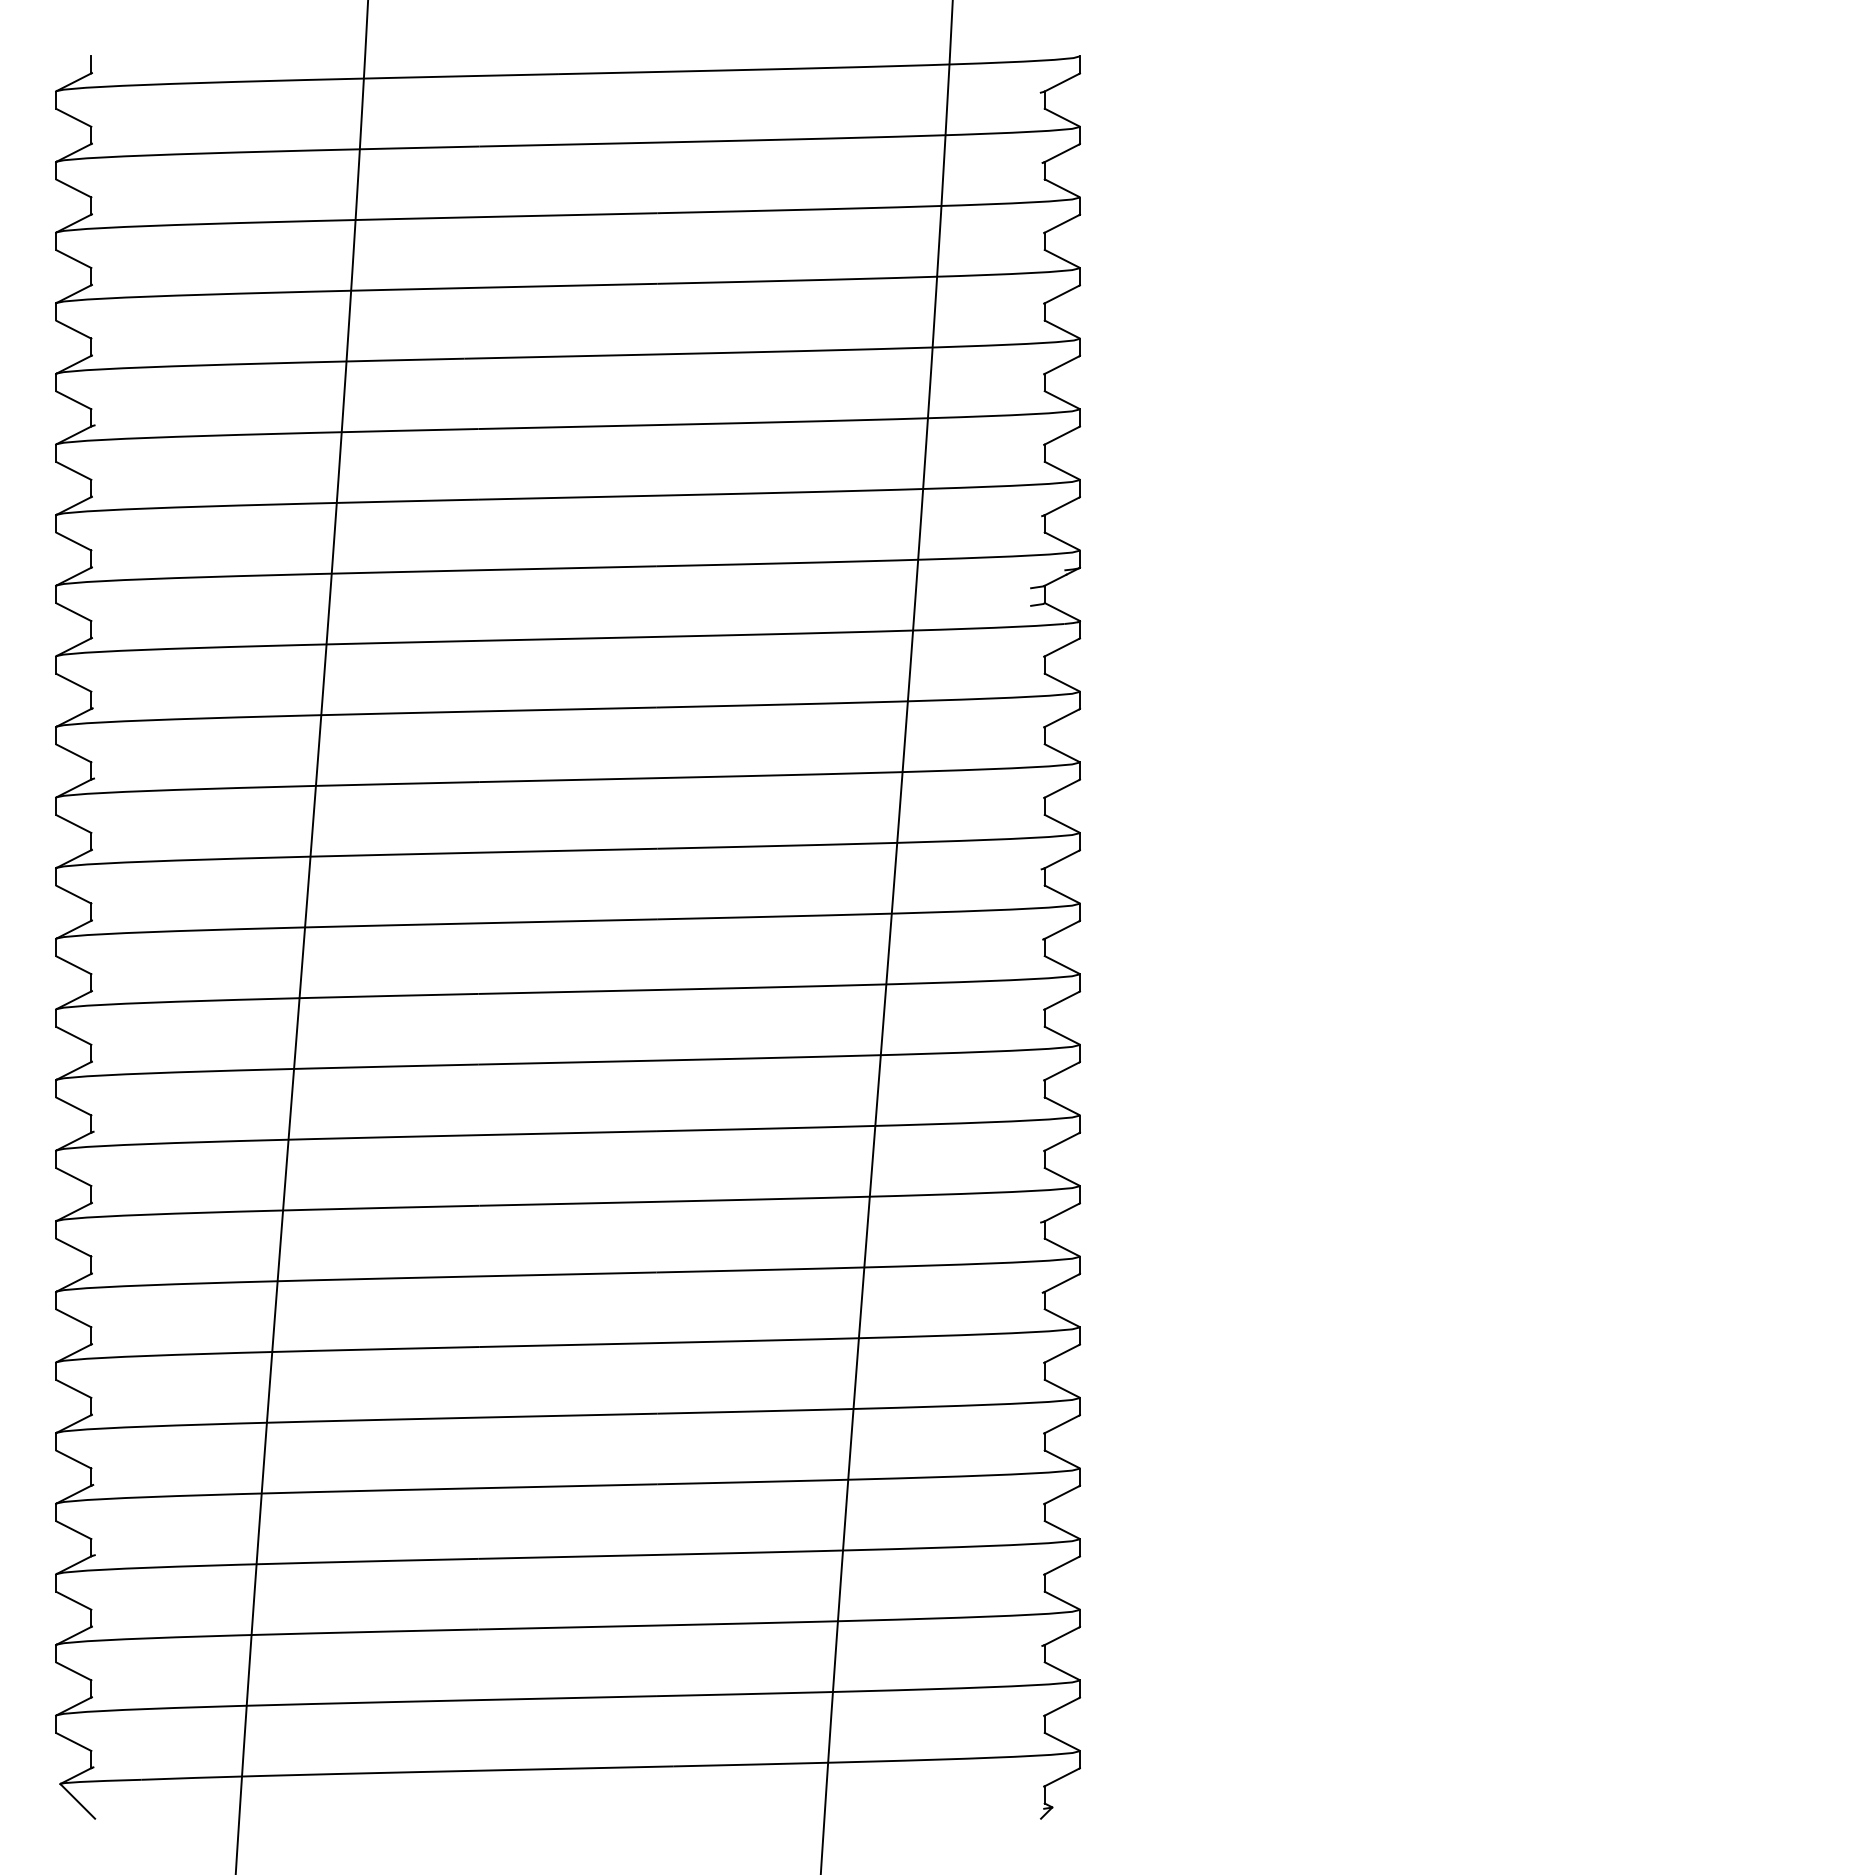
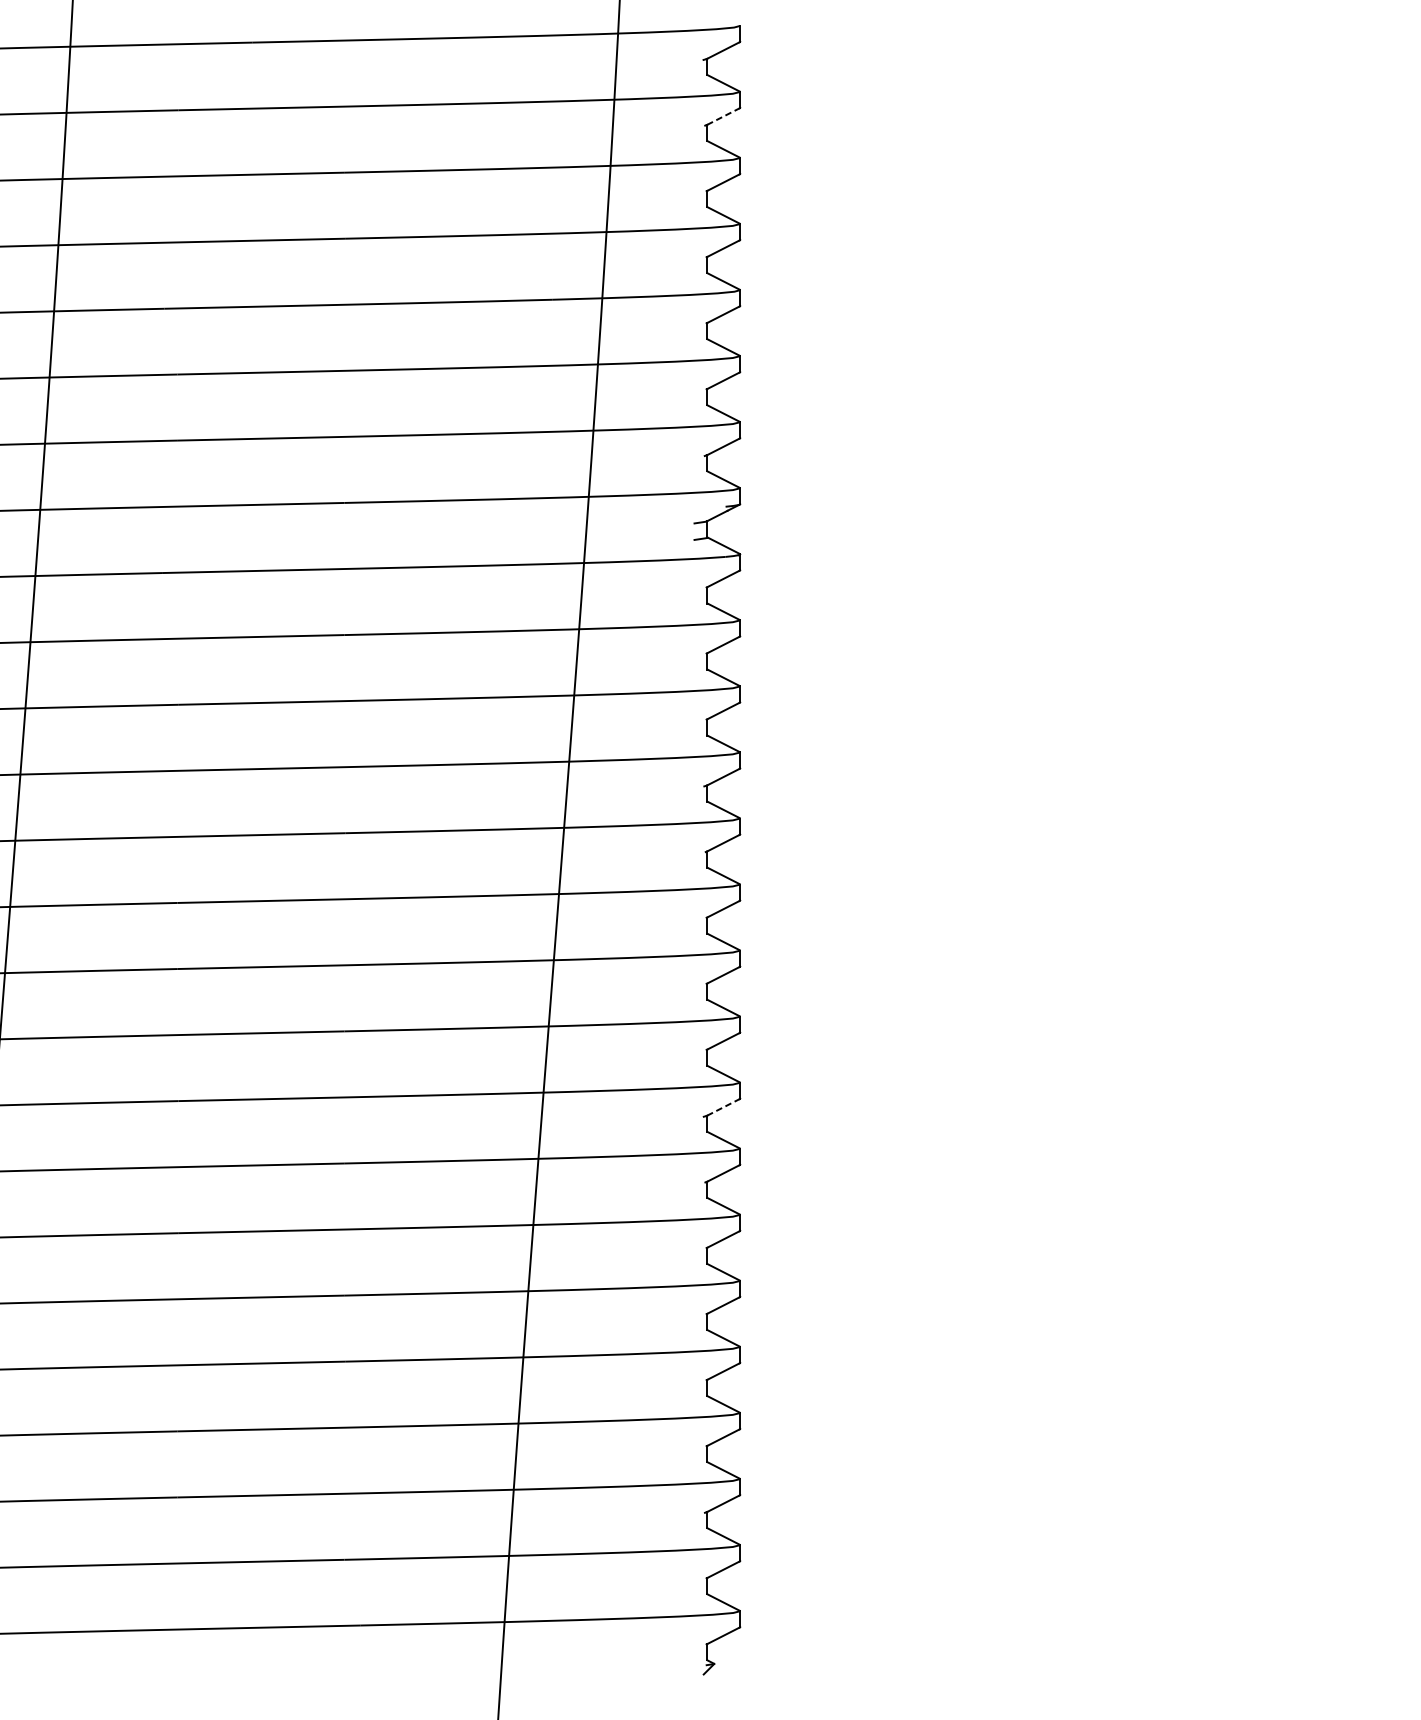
line: (1062, 153) -> (723, 116), solid -> dashed
line: (1062, 1212) -> (723, 1107), solid -> dashed

